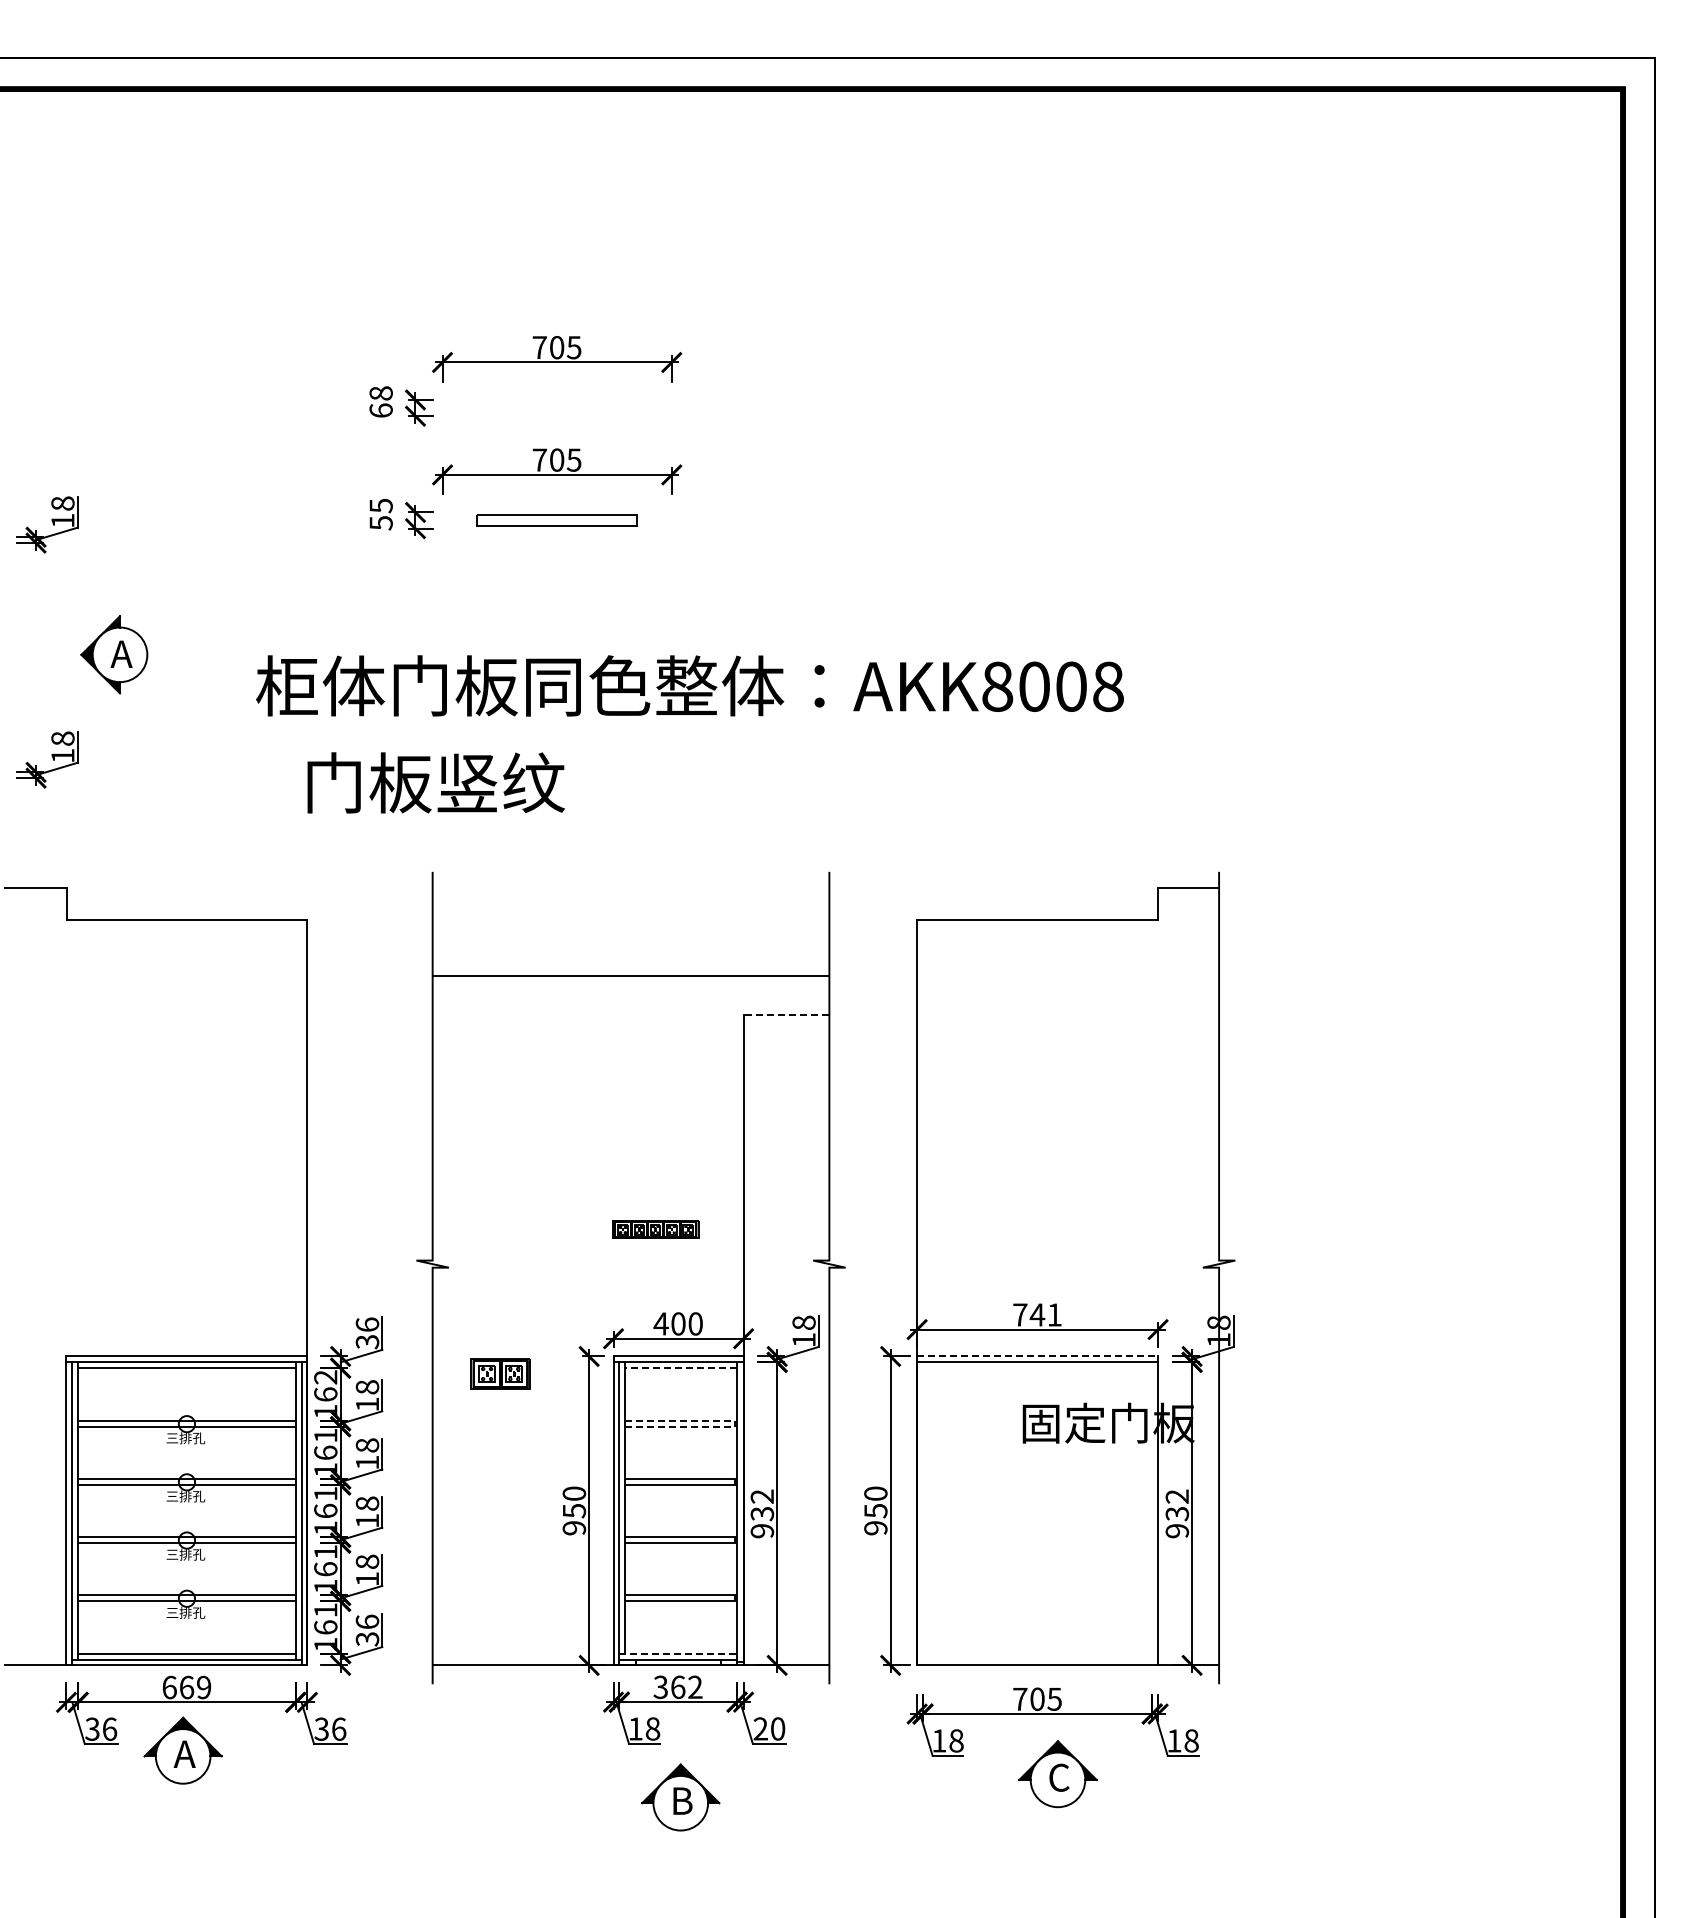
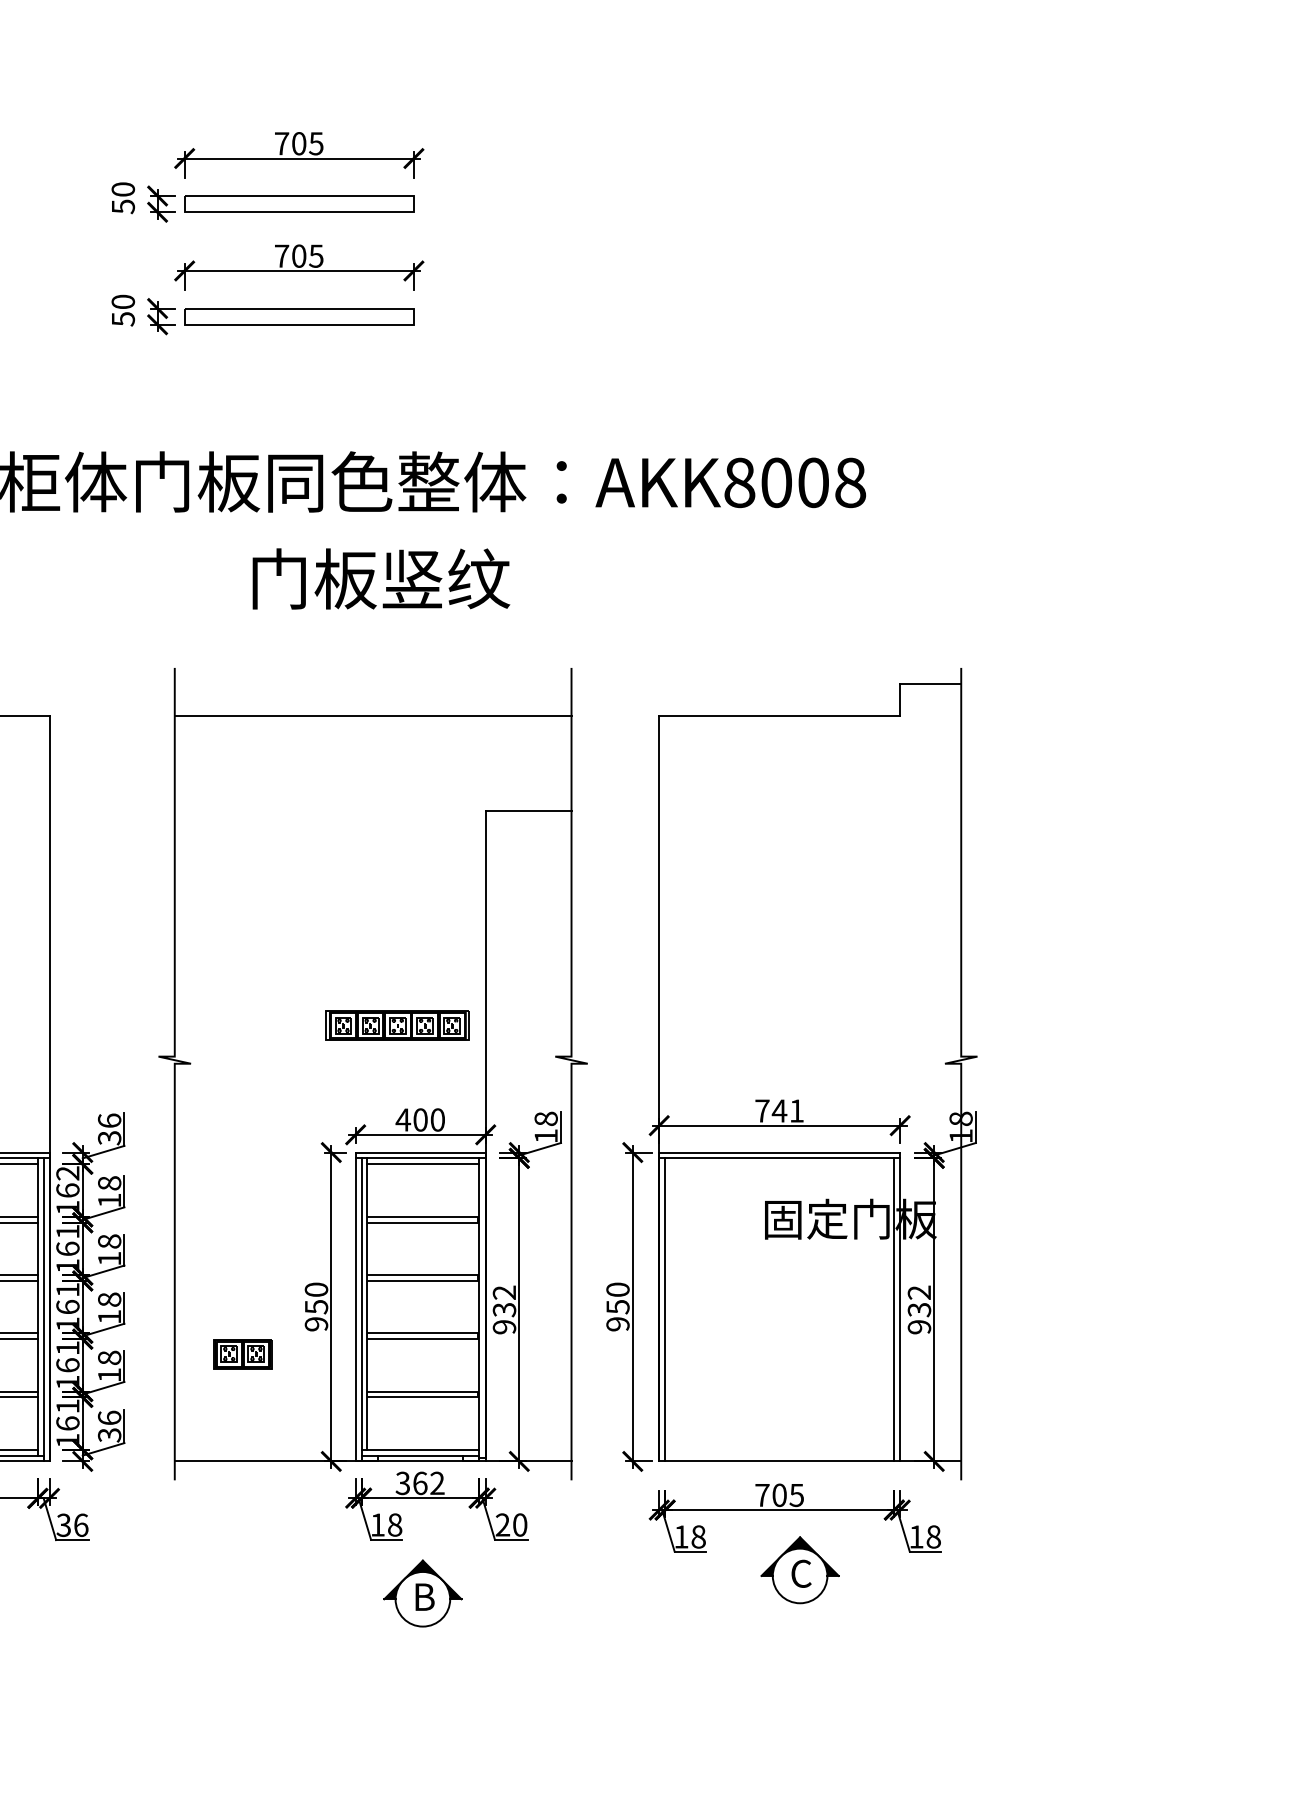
text: (380, 402) -> (122, 198), 68 -> 50
part: (557, 407) -> (299, 203), added
text: (380, 505) -> (122, 301), 55 -> 50
part: (557, 520) -> (299, 316), size x1.43
text: (436, 782) -> (381, 578), moved
line: (630, 976) -> (372, 716), moved
line: (786, 1015) -> (528, 811), dashed -> solid
part: (655, 1229) -> (397, 1025), size x1.67
line: (1038, 1356) -> (780, 1152), dashed -> solid
line: (681, 1368) -> (423, 1164), dashed -> solid
part: (500, 1373) -> (242, 1353), moved
line: (735, 1423) -> (477, 1219), dashed -> solid
line: (923, 1513) -> (665, 1309), added
line: (1152, 1513) -> (894, 1309), added
line: (678, 1653) -> (420, 1449), dashed -> solid

